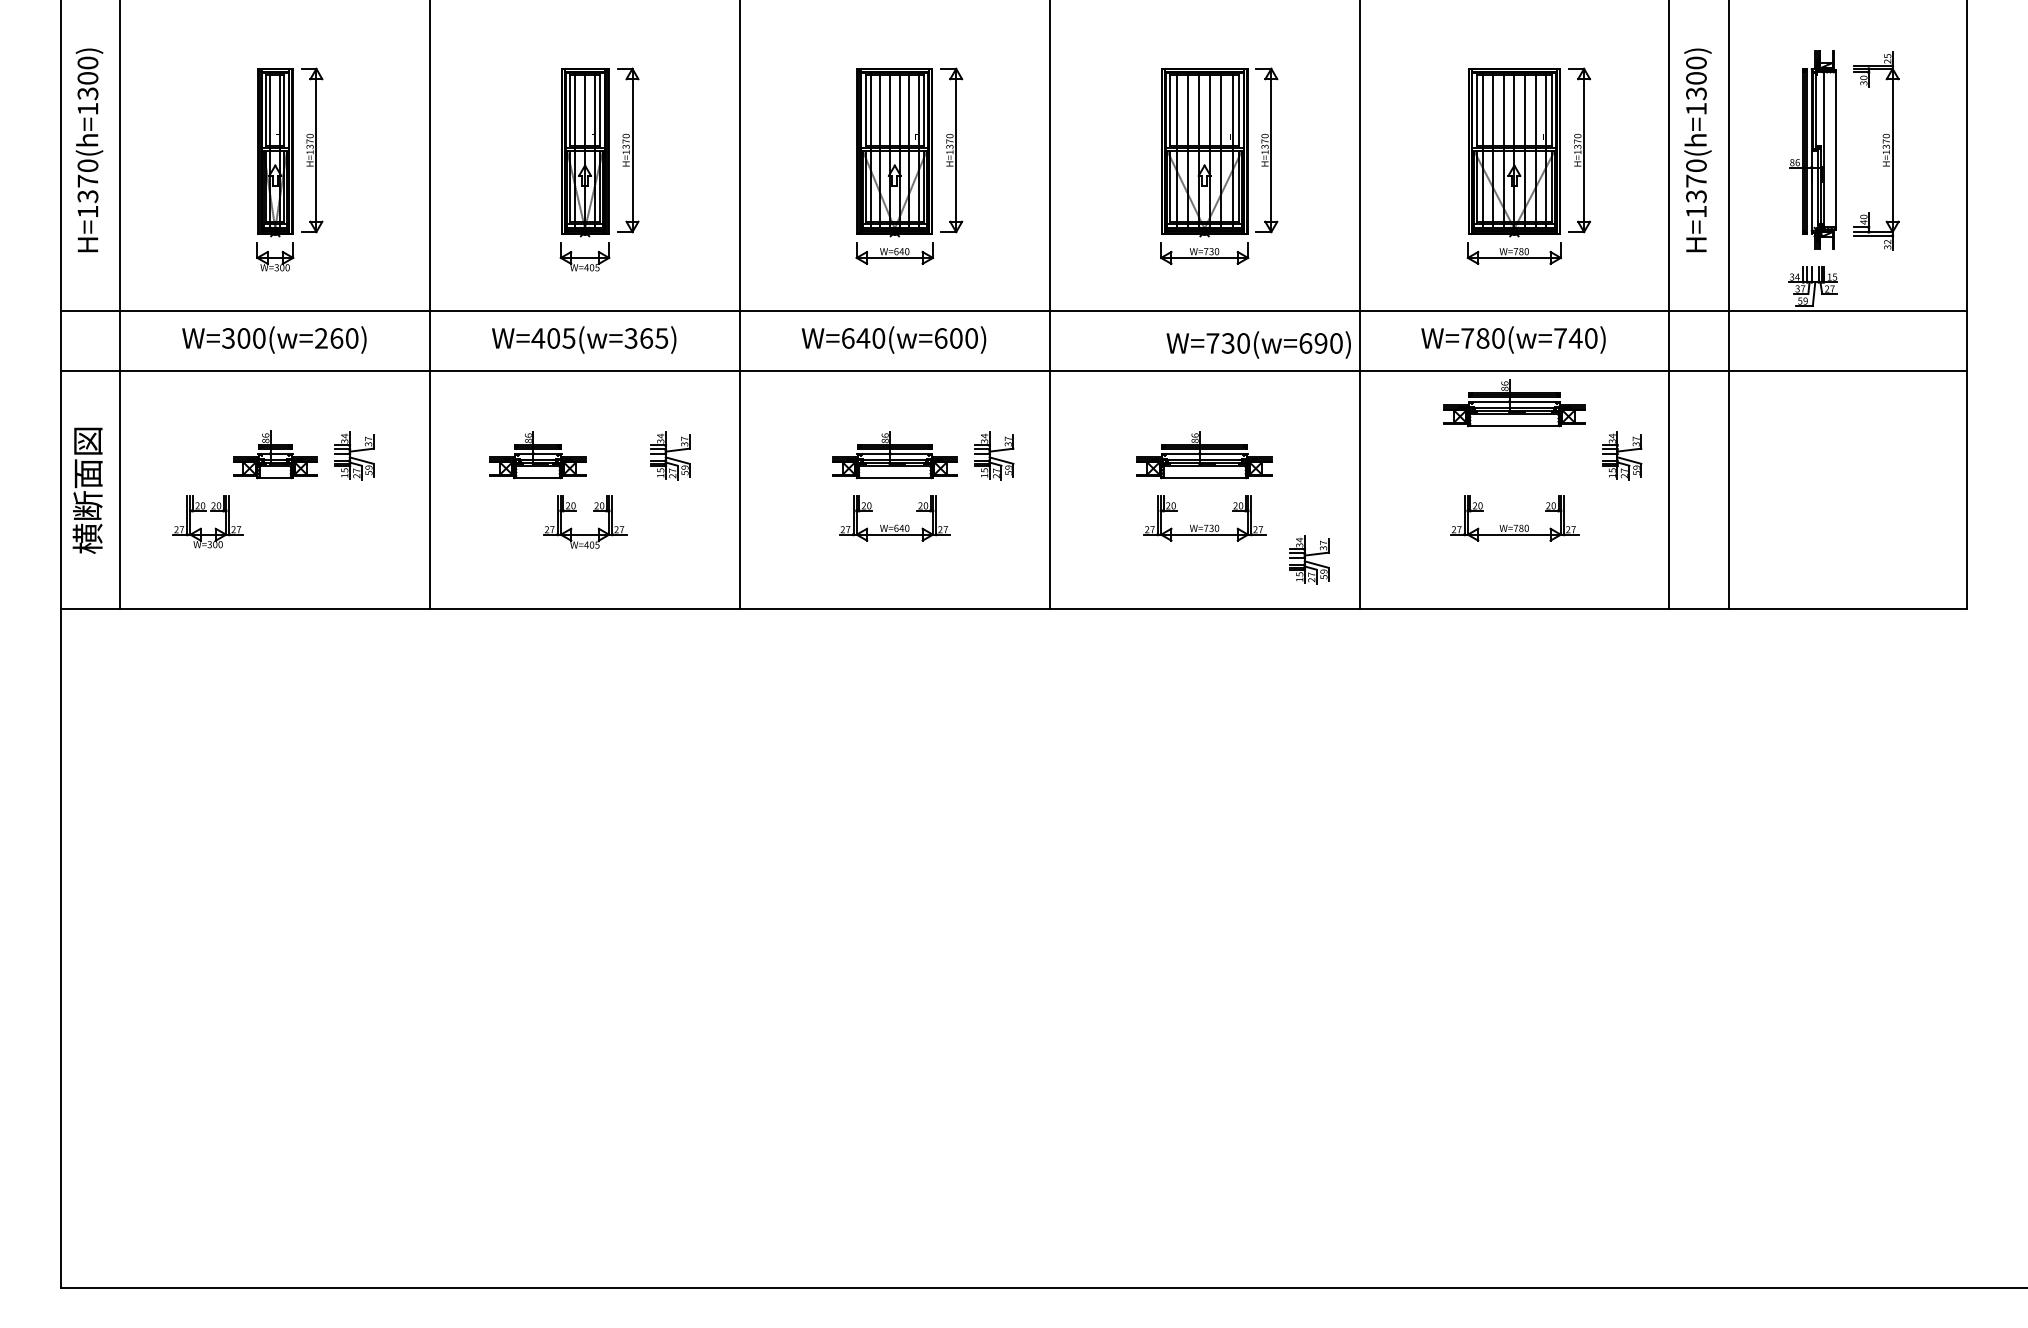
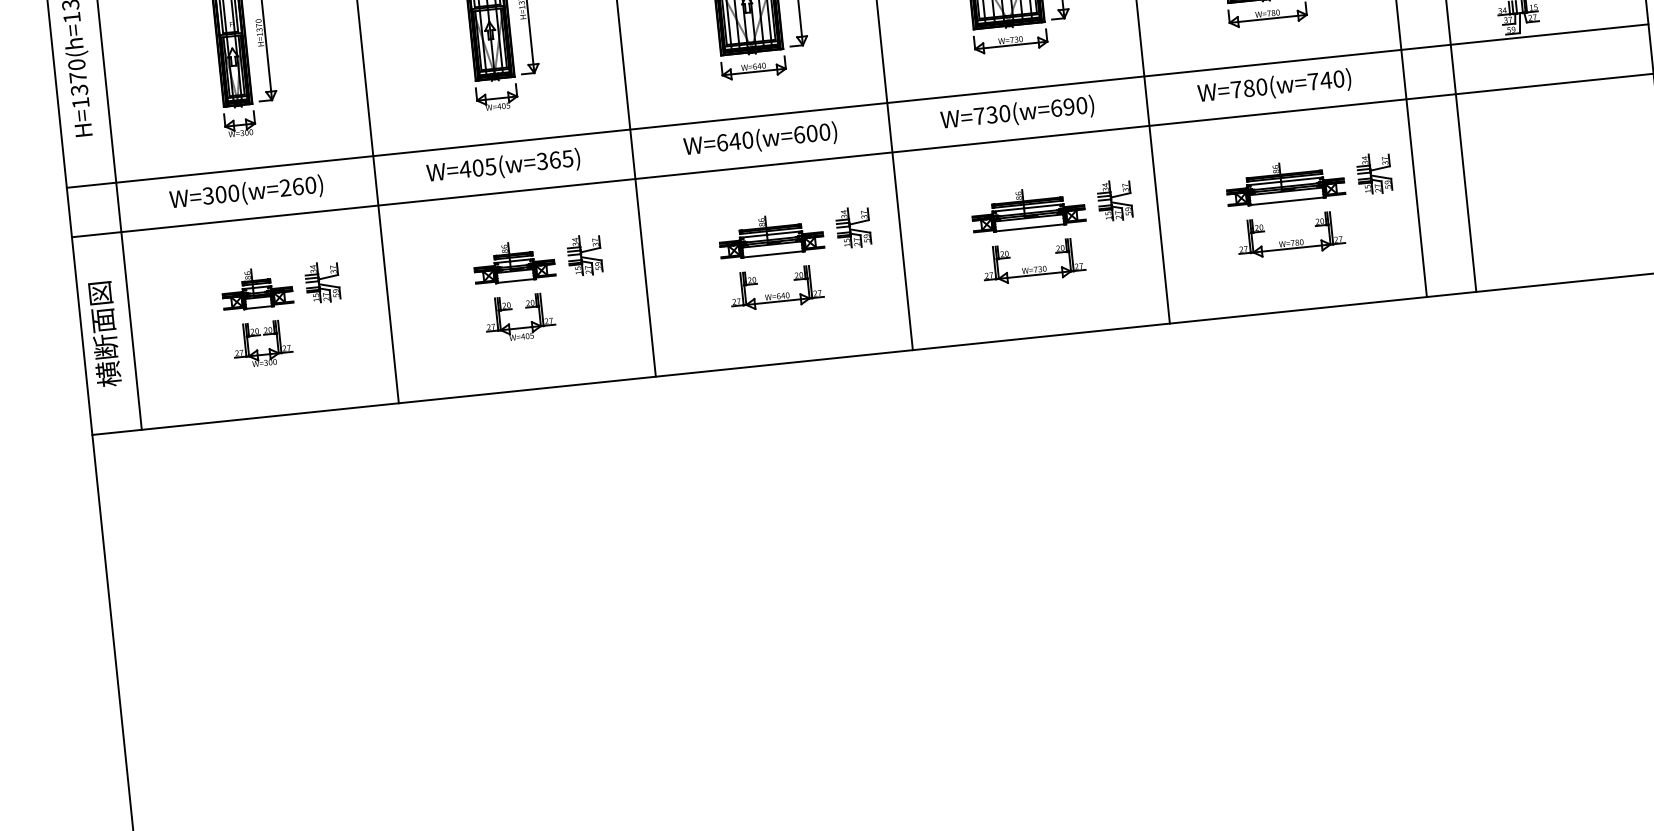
text: (1258, 344) -> (1017, 113), moved
part: (1514, 403) -> (1285, 182), moved
part: (537, 455) -> (513, 262), moved
part: (201, 527) -> (257, 349), moved
part: (1309, 559) -> (1115, 200), moved

